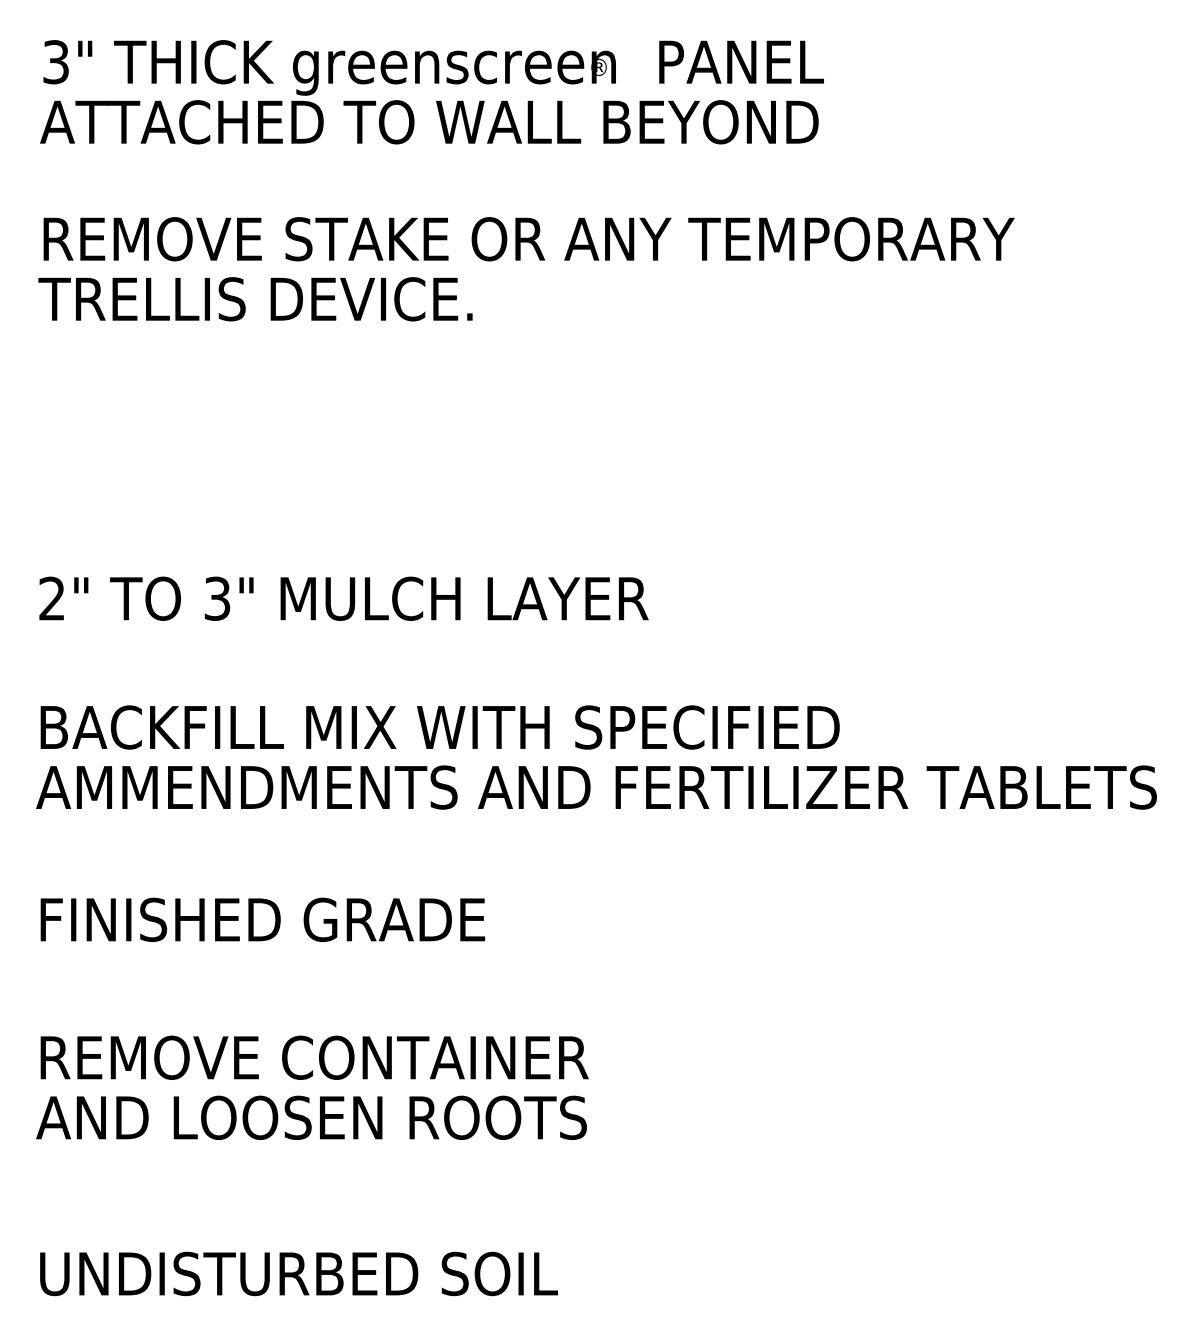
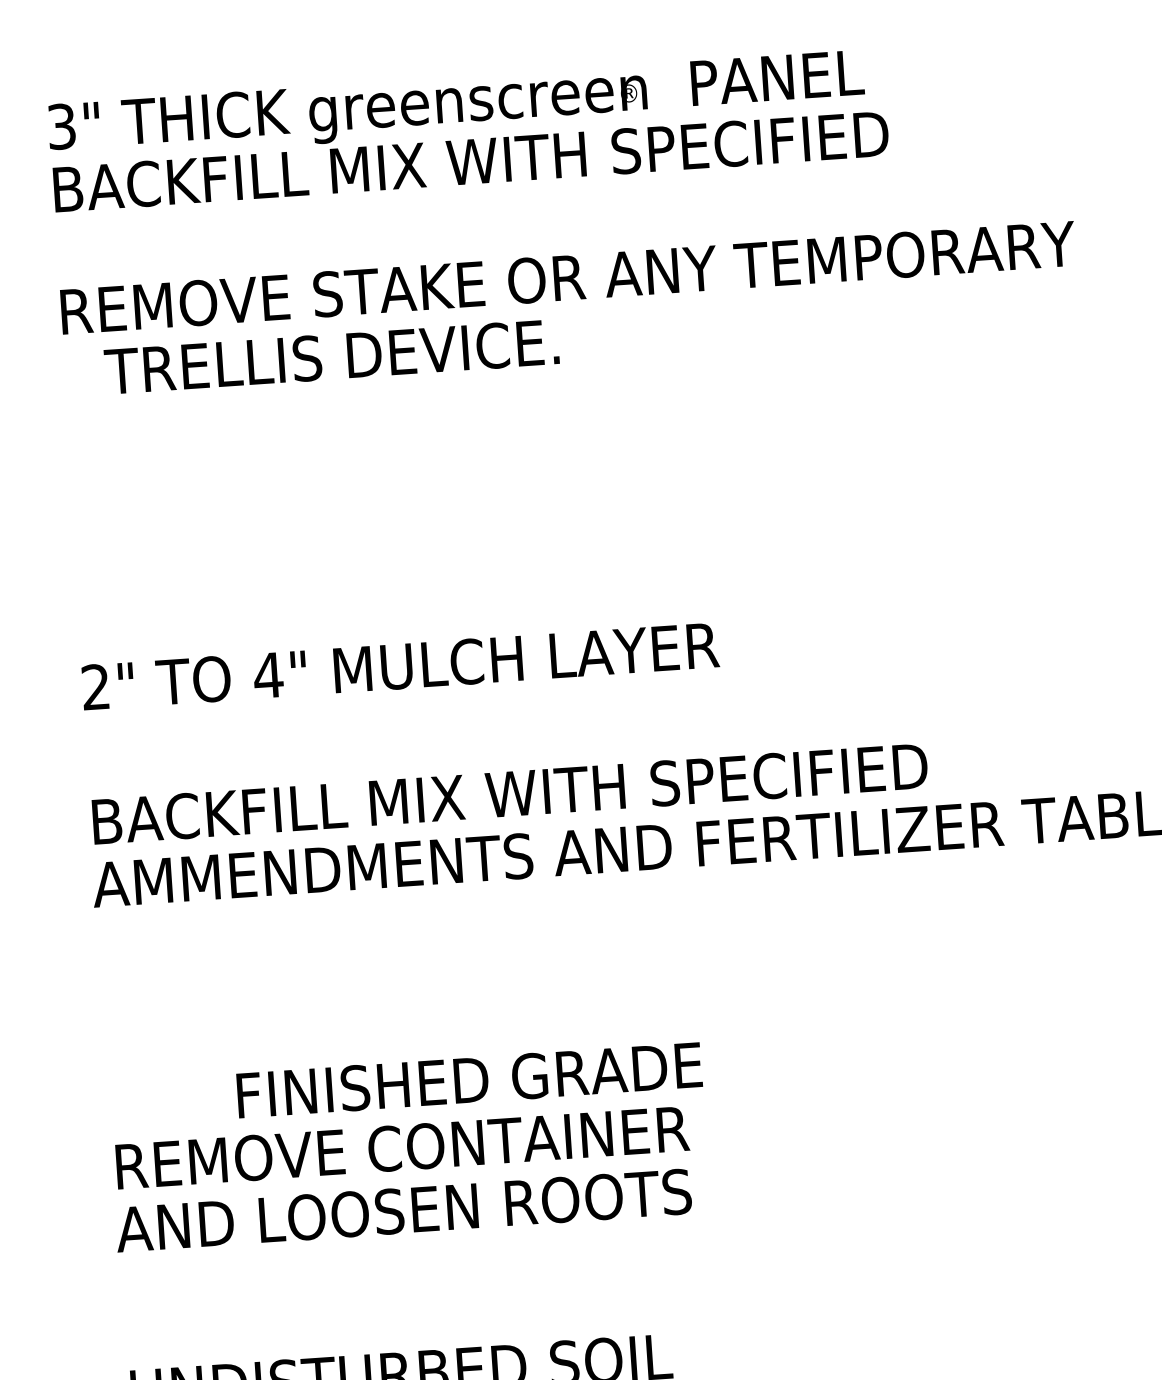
text: (441, 122) -> (468, 162), ATTACHED TO WALL BEYOND -> BACKFILL MIX WITH SPECIFIED
text: (255, 299) -> (331, 357), moved
text: (217, 598) -> (268, 675), 3" -> 4"
text: (262, 919) -> (469, 1079), moved

